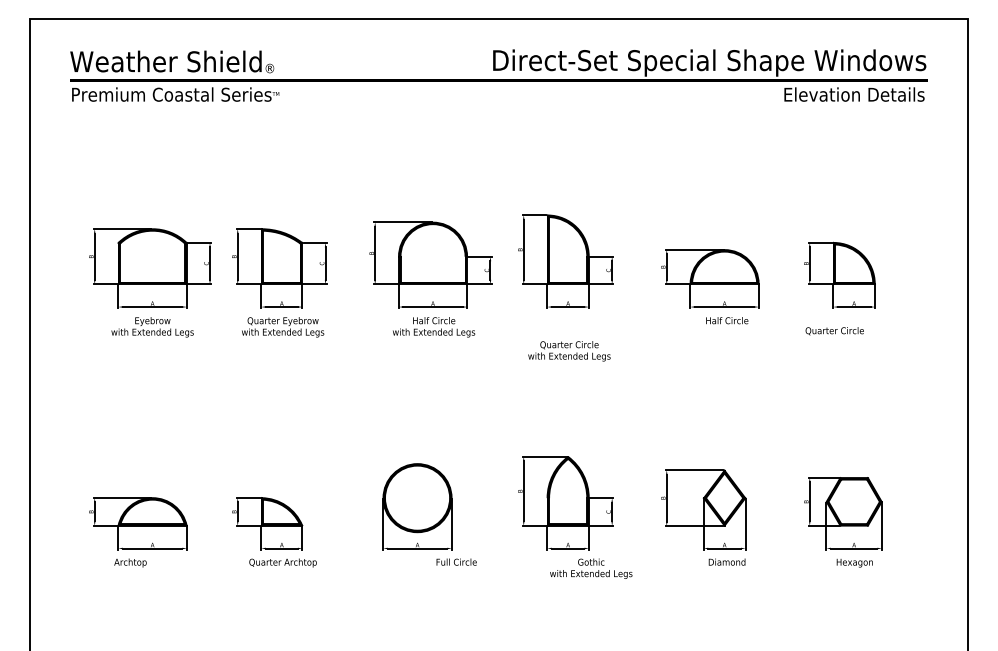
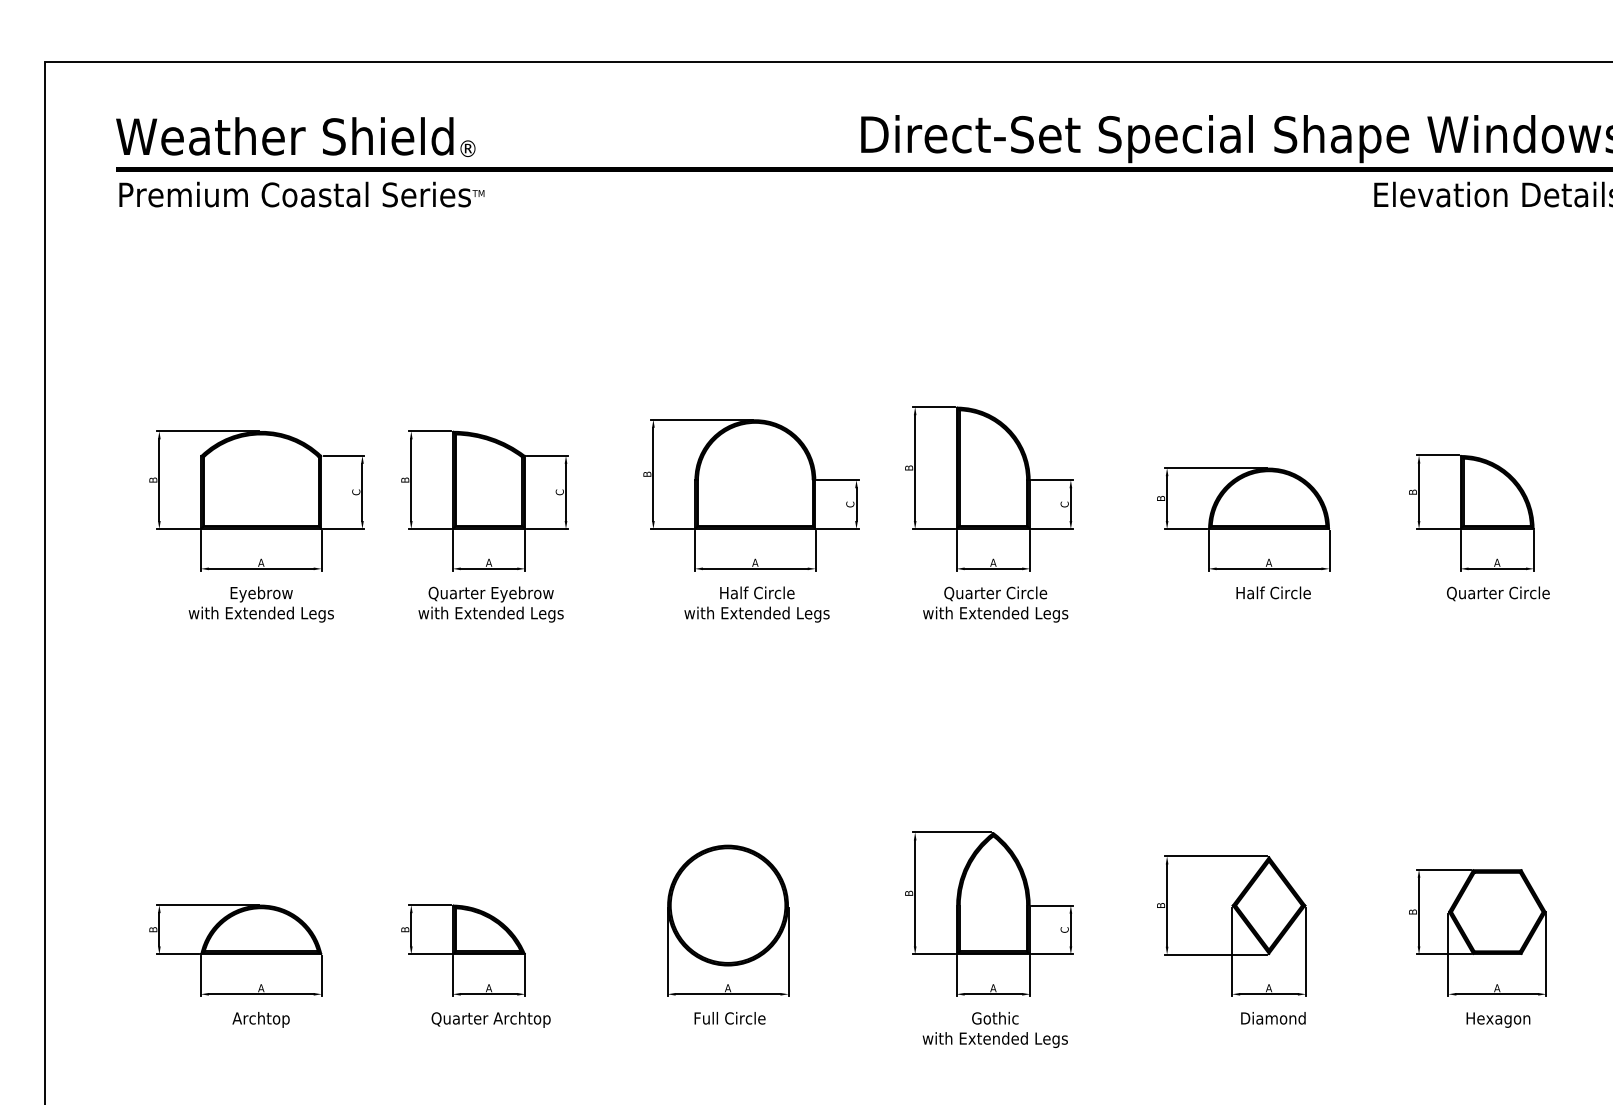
text: (834, 331) -> (1497, 594), moved
text: (569, 351) -> (995, 604), moved
text: (456, 561) -> (729, 1017), moved
text: (130, 562) -> (261, 1018), moved
text: (591, 568) -> (995, 1029), moved

